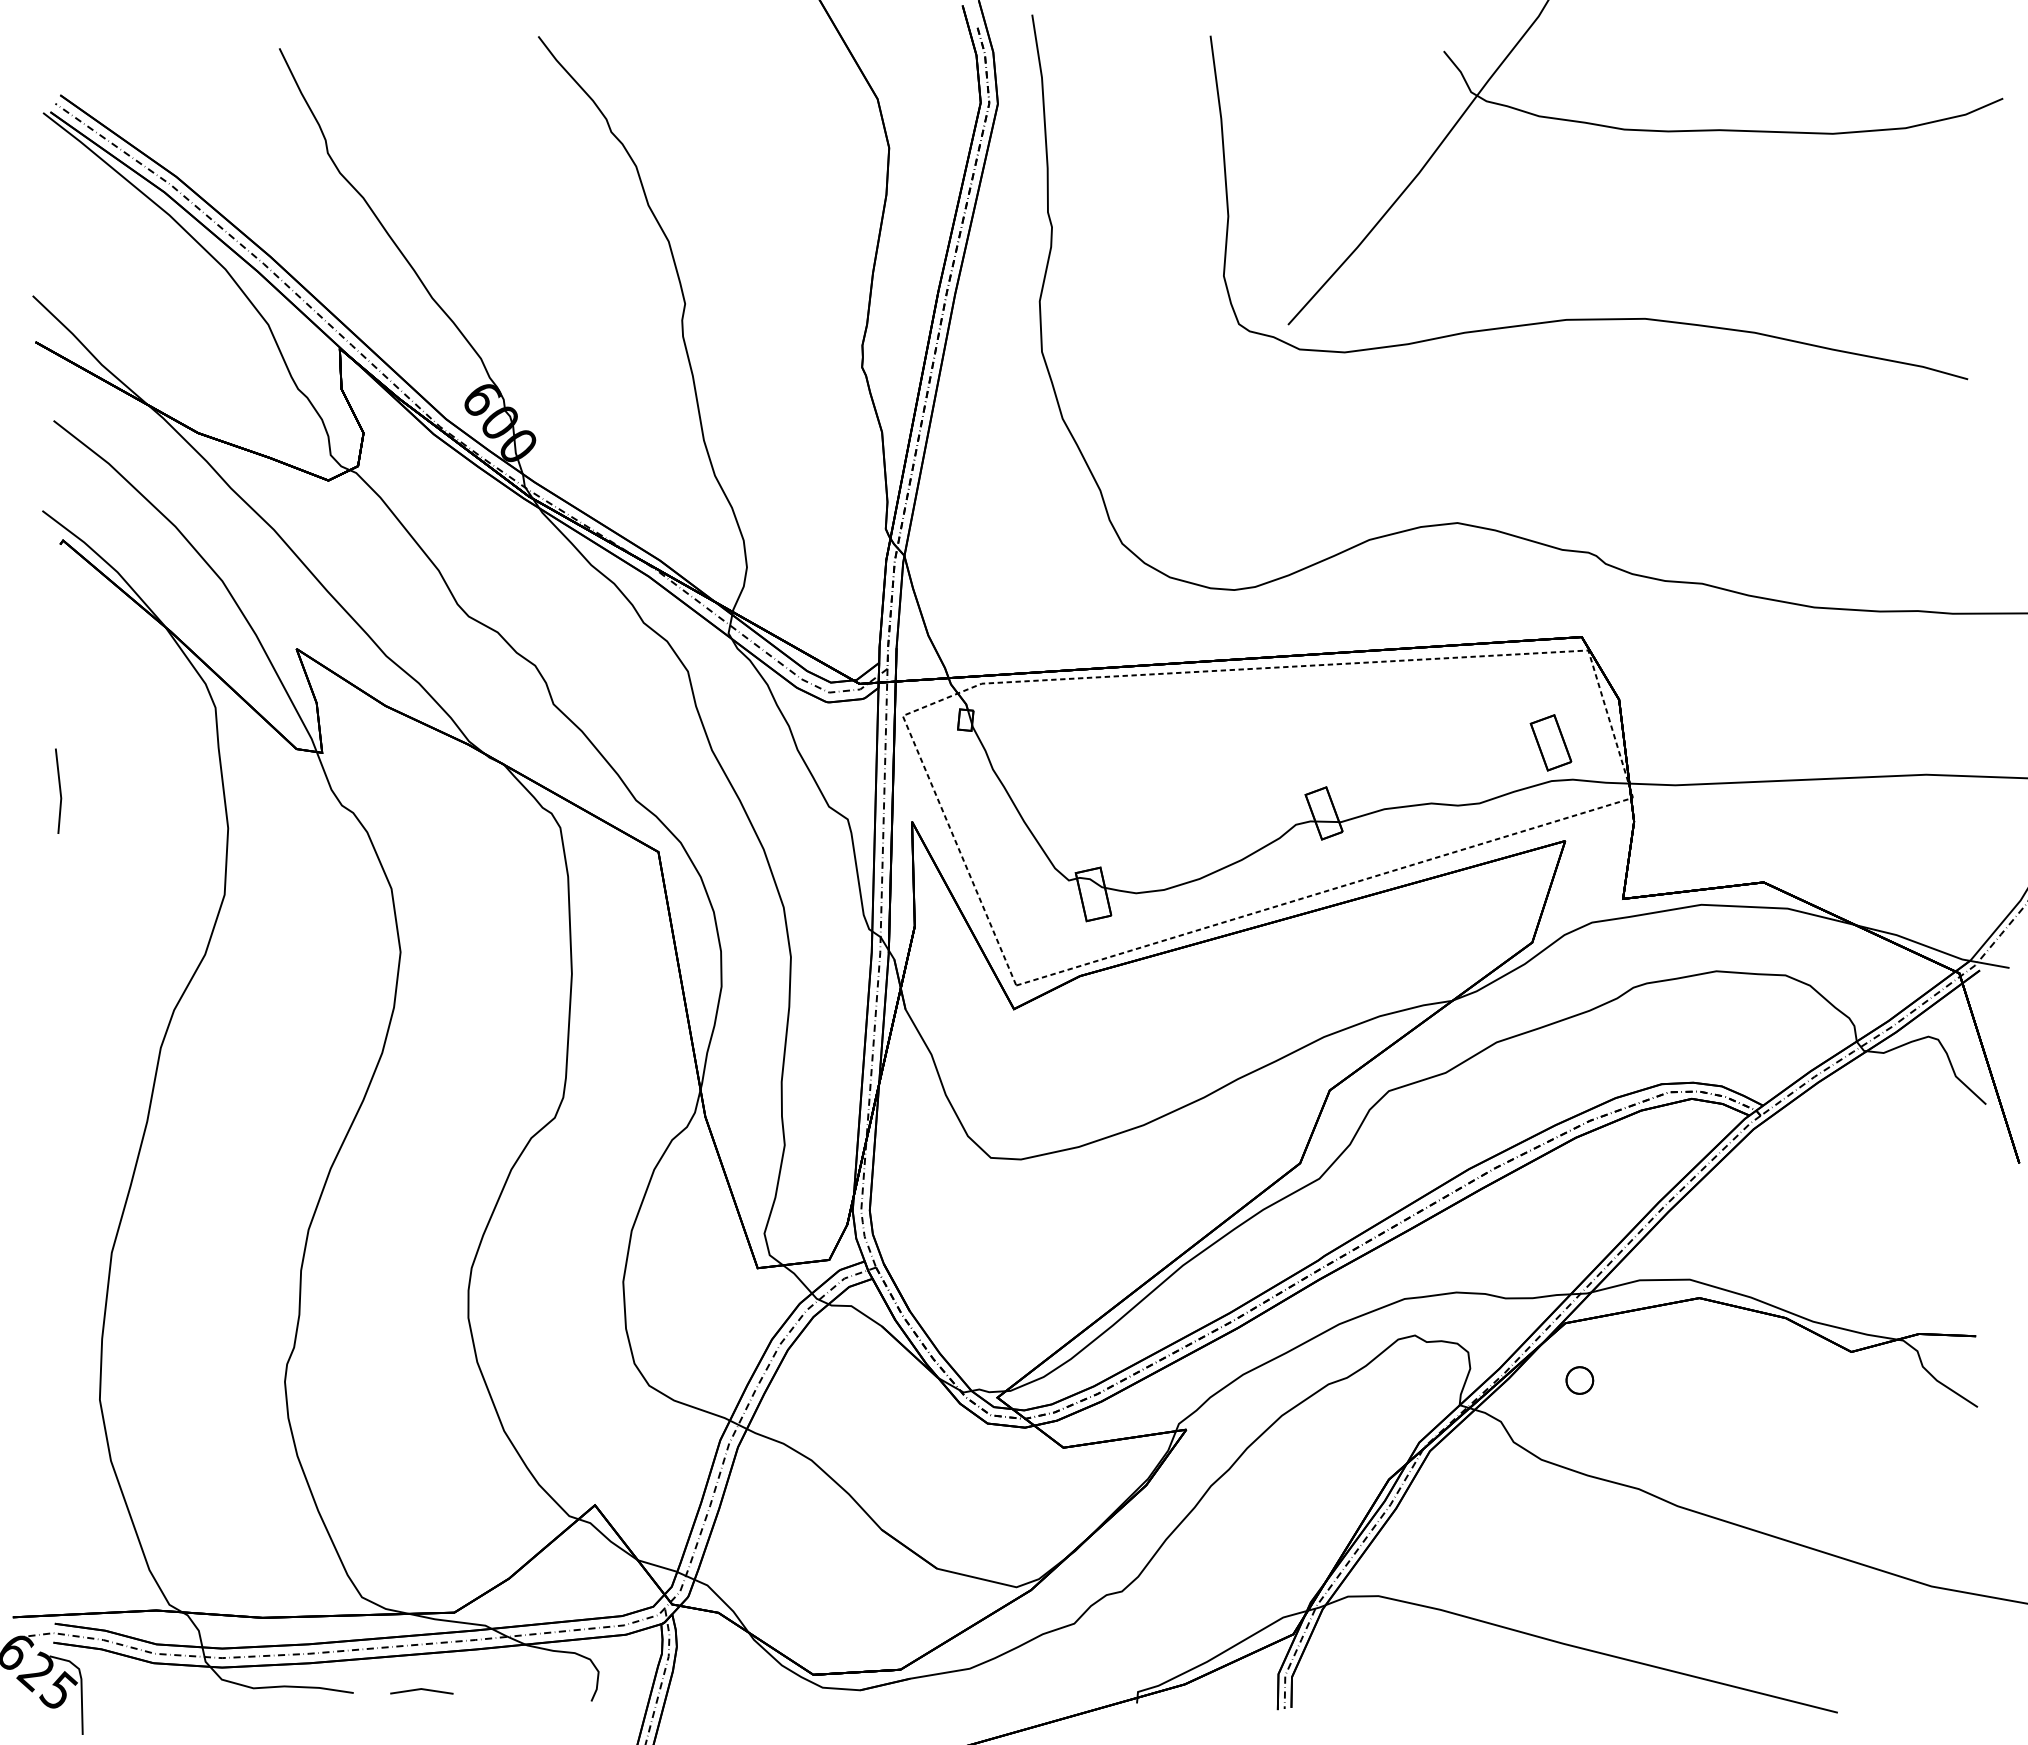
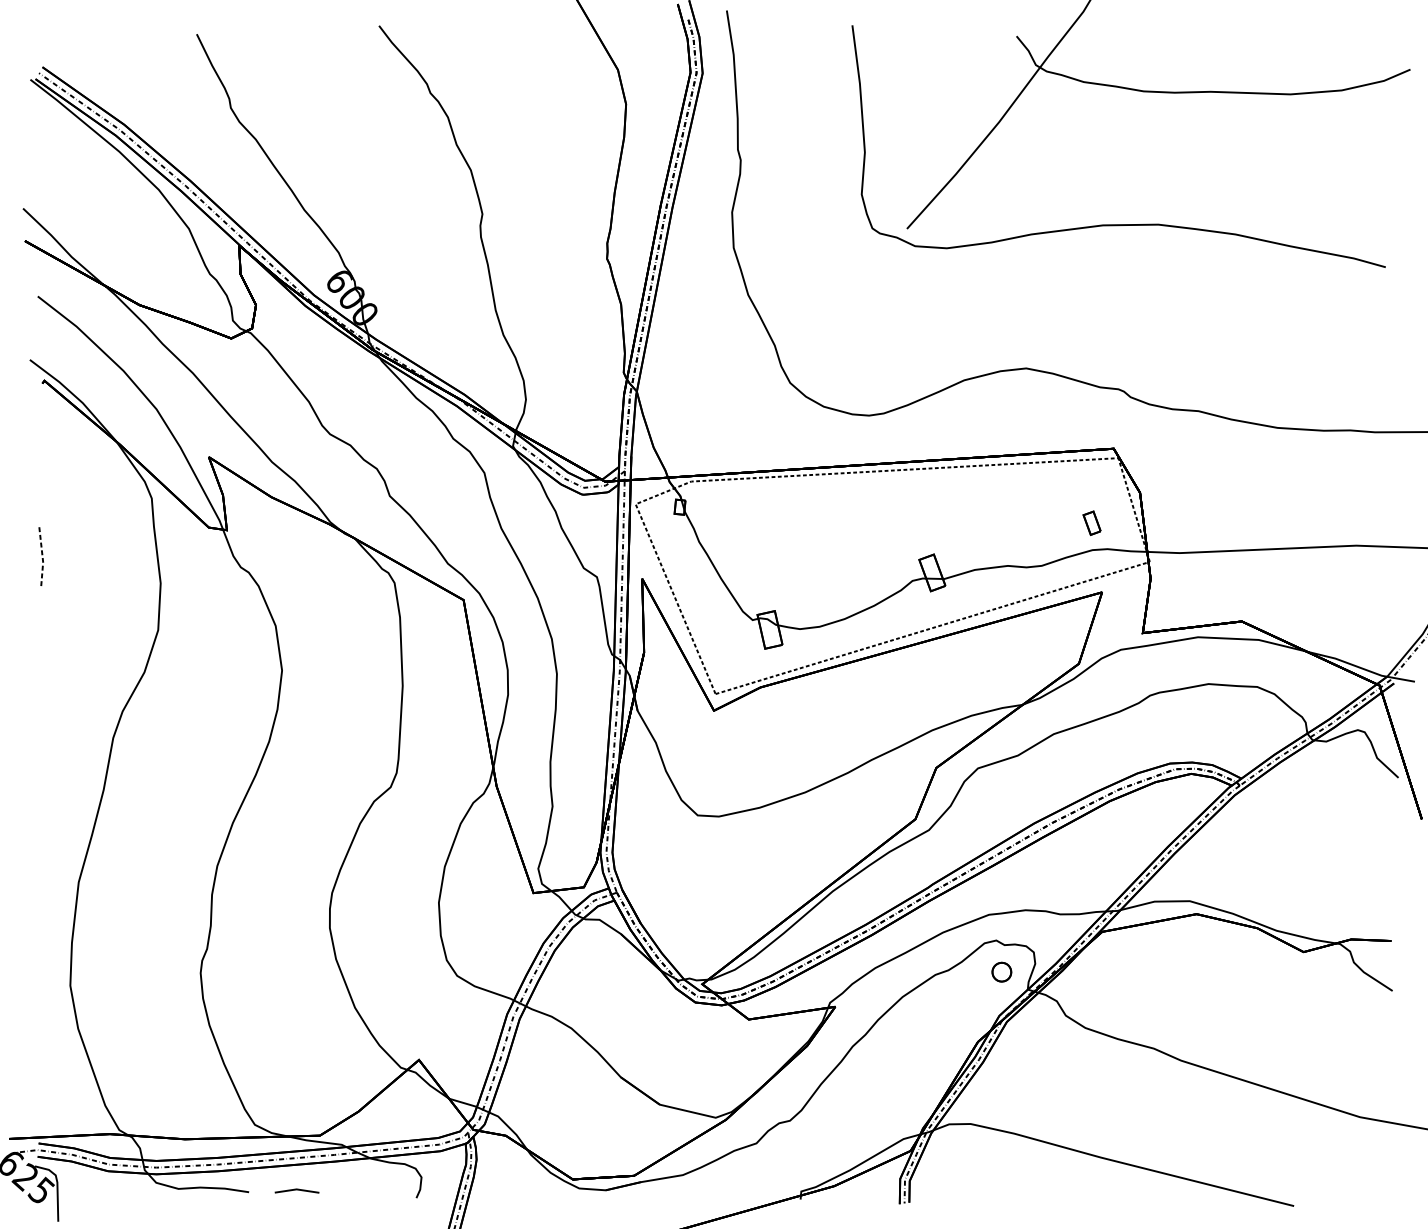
part: (1550, 742) -> (1091, 522), size x0.6
line: (60, 791) -> (42, 557), solid -> dashed
part: (1579, 1380) -> (1001, 972), moved

